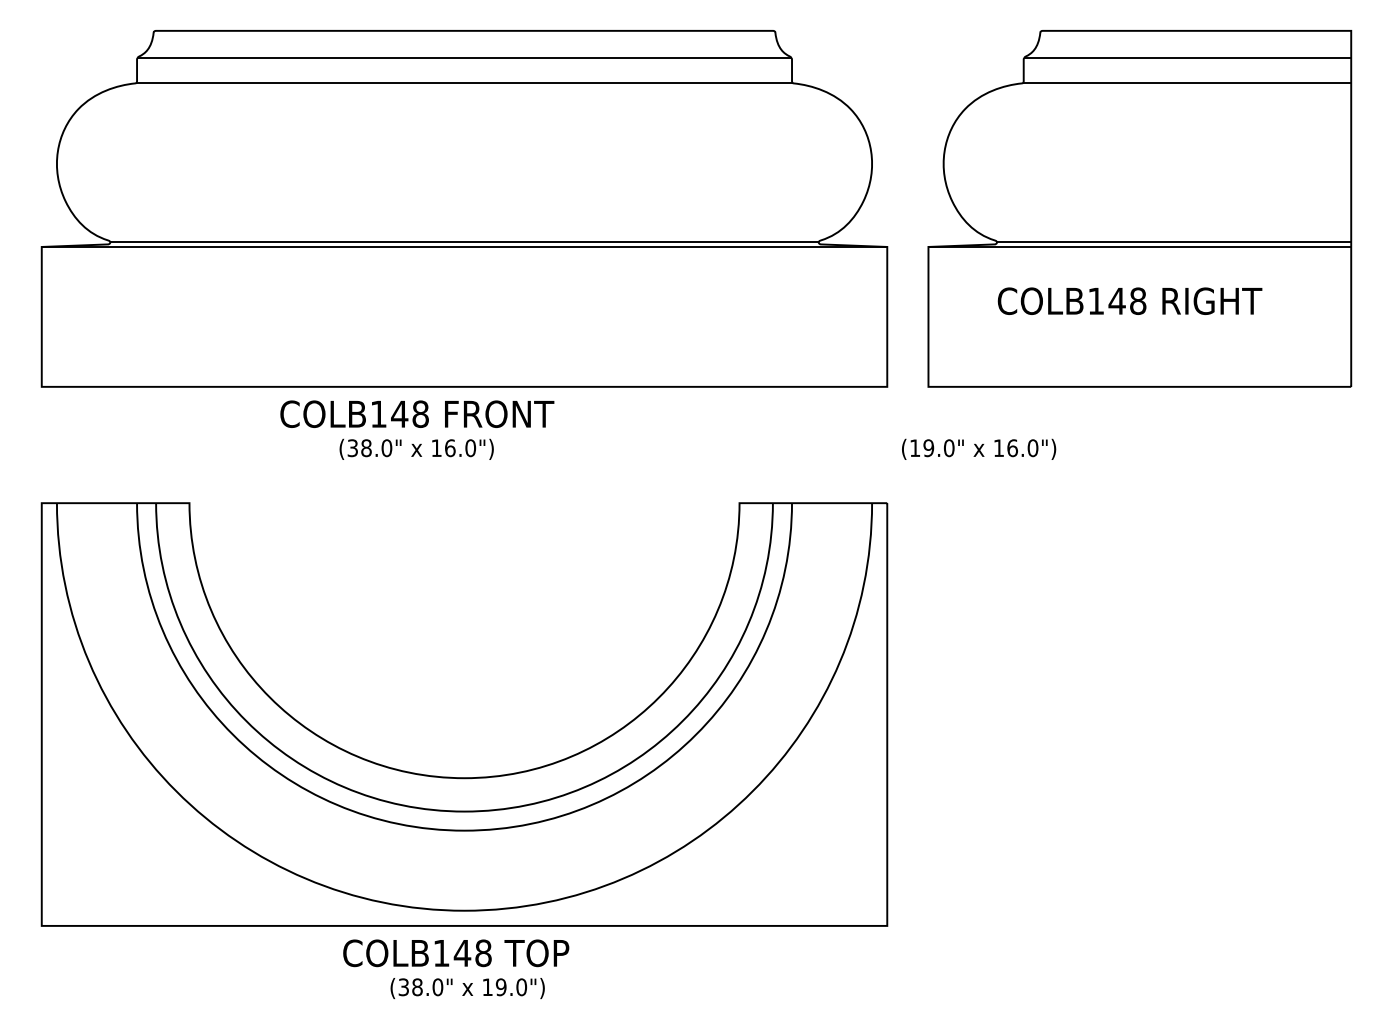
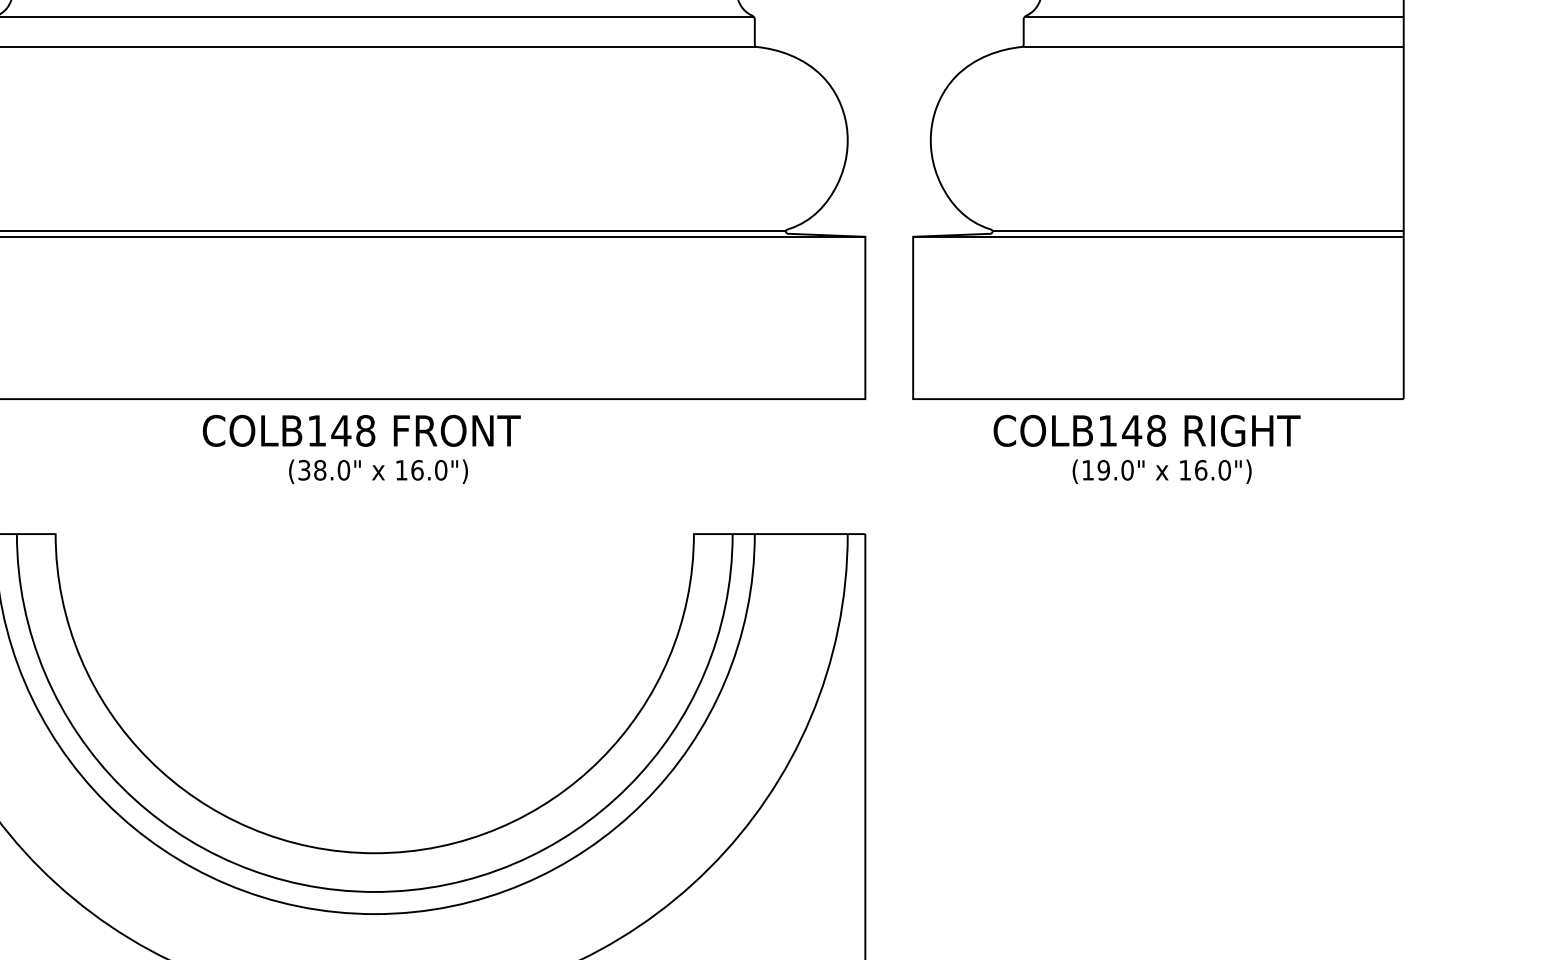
text: (1129, 300) -> (1146, 430), moved
text: (417, 413) -> (362, 430), moved
text: (416, 448) -> (378, 470), moved
text: (979, 448) -> (1162, 470), moved

